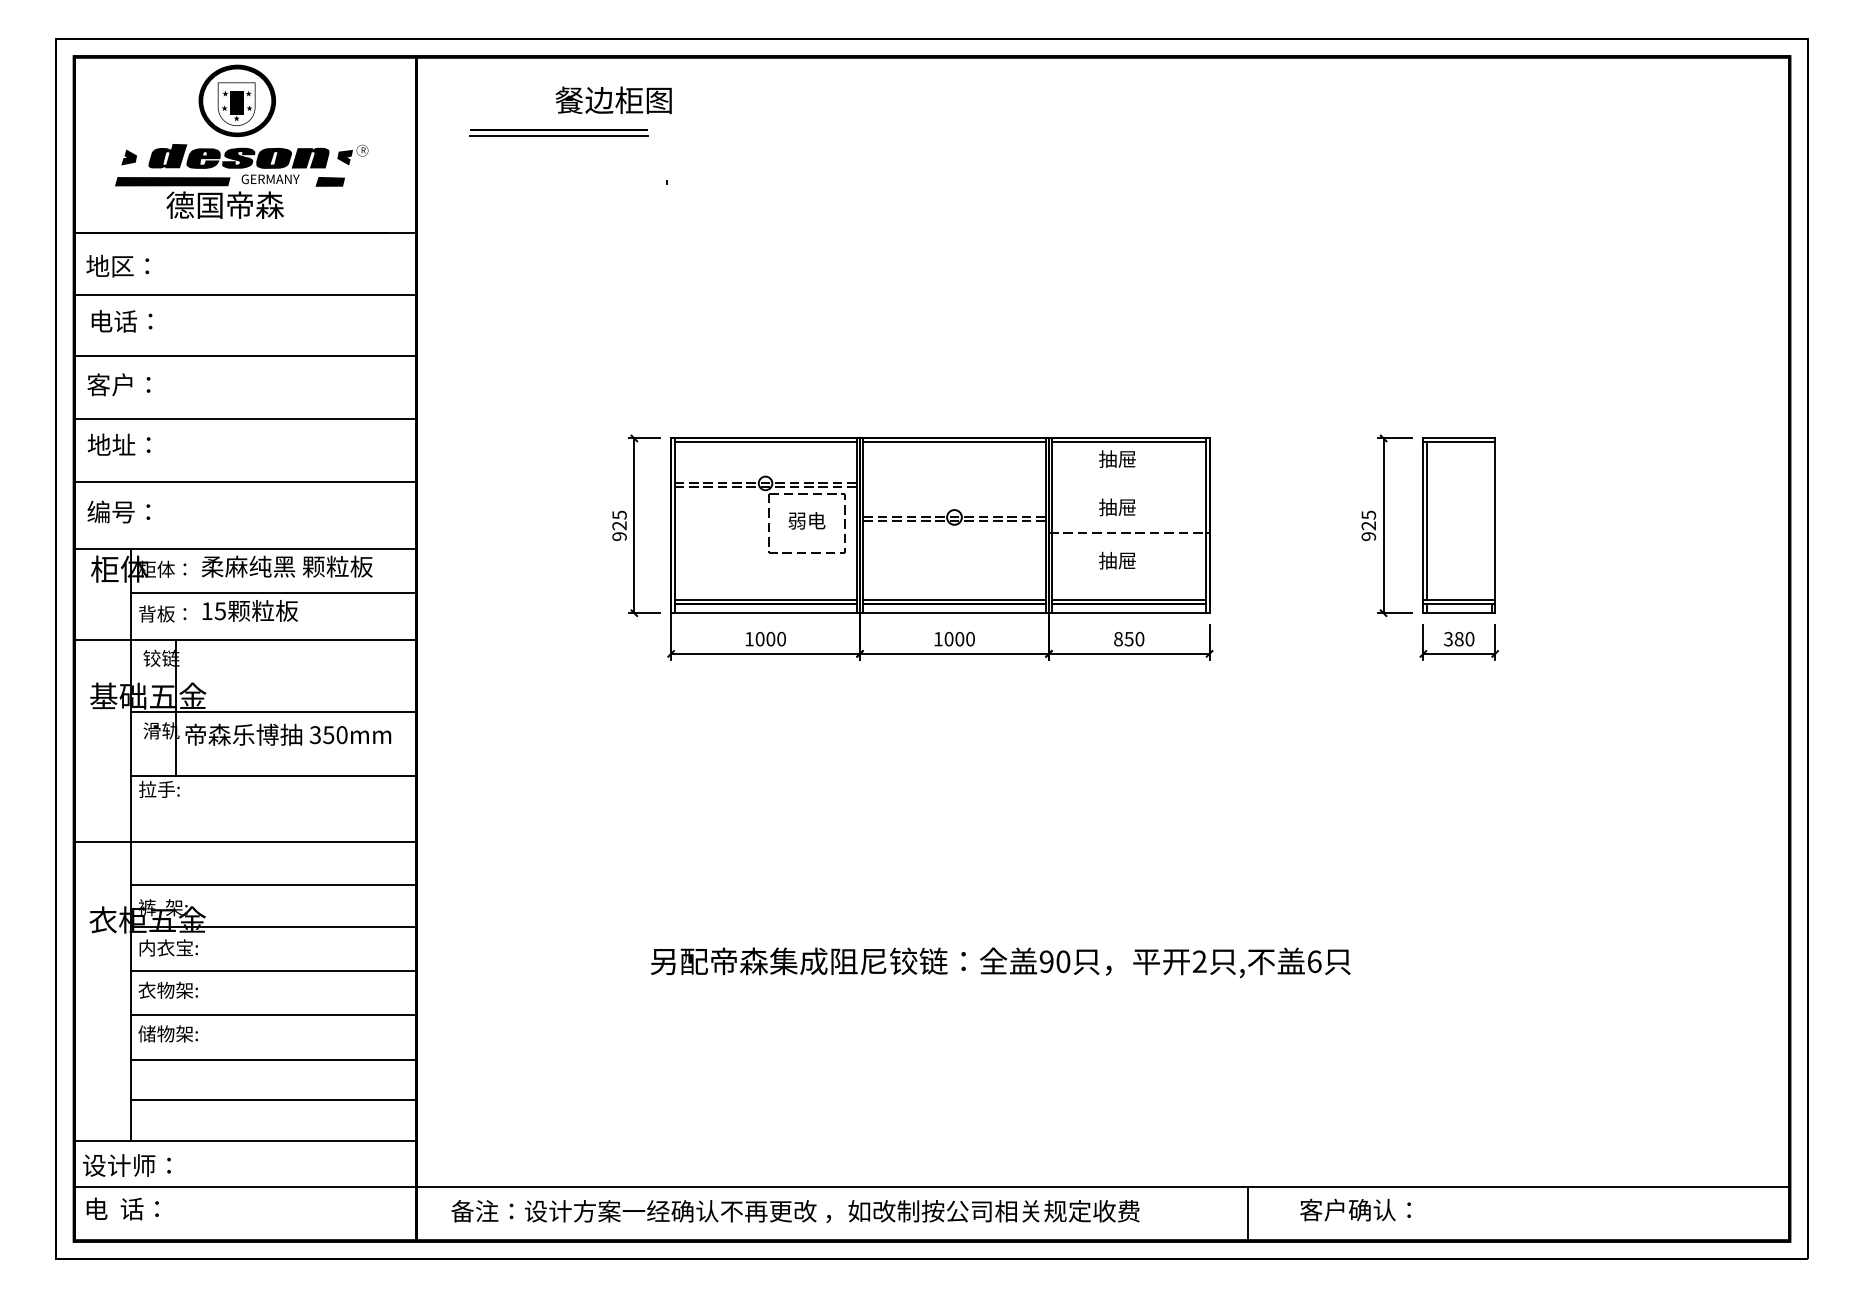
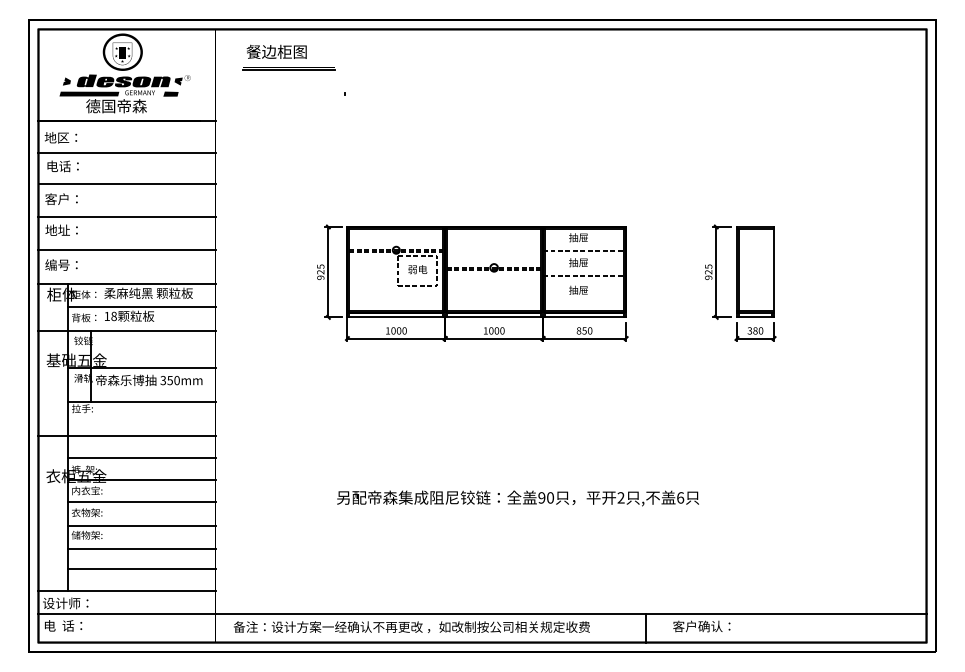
text: (613, 99) -> (276, 51), moved
line: (1129, 485) -> (584, 251), added
text: (219, 609) -> (113, 315), 15 -> 18

